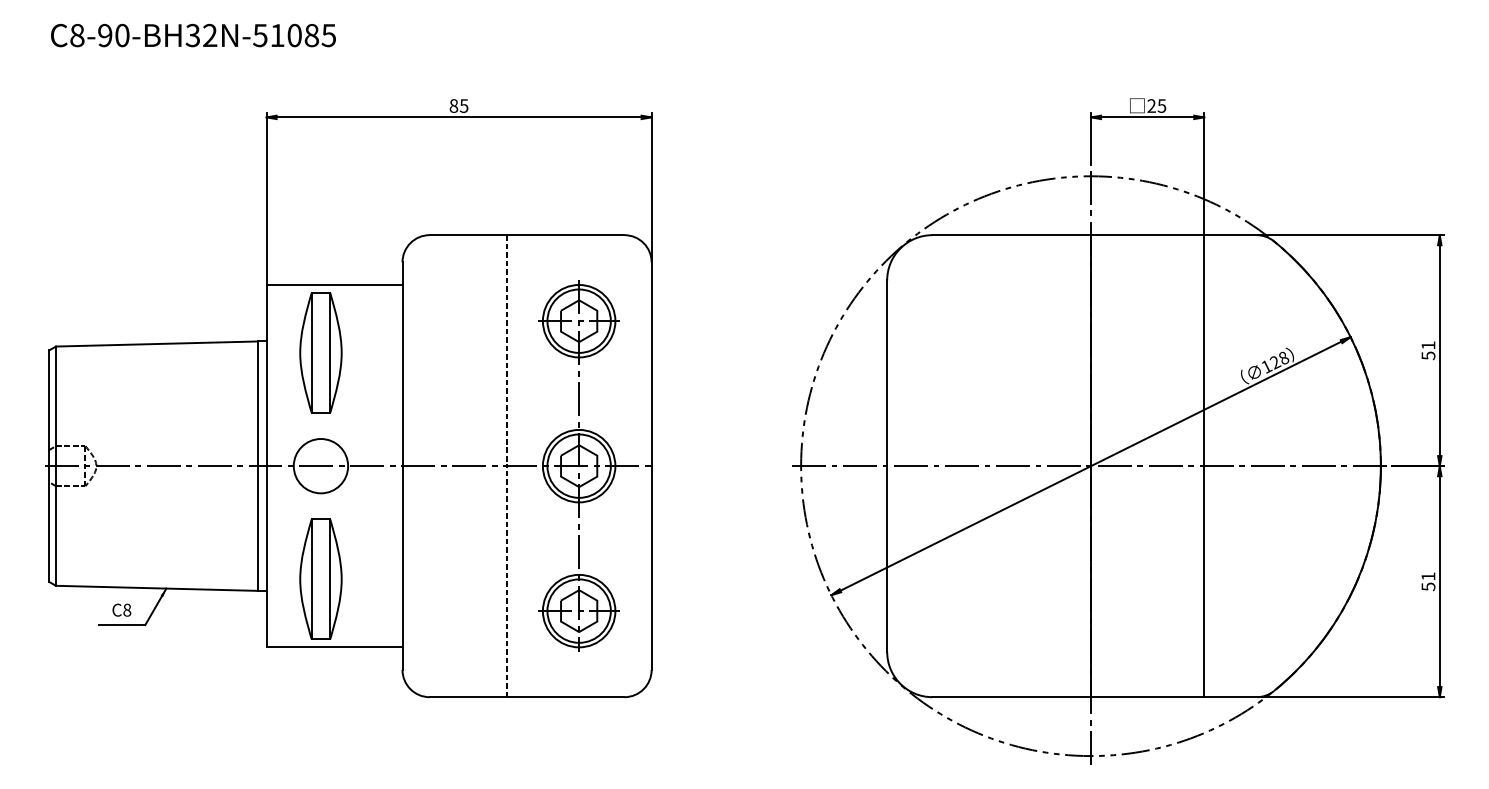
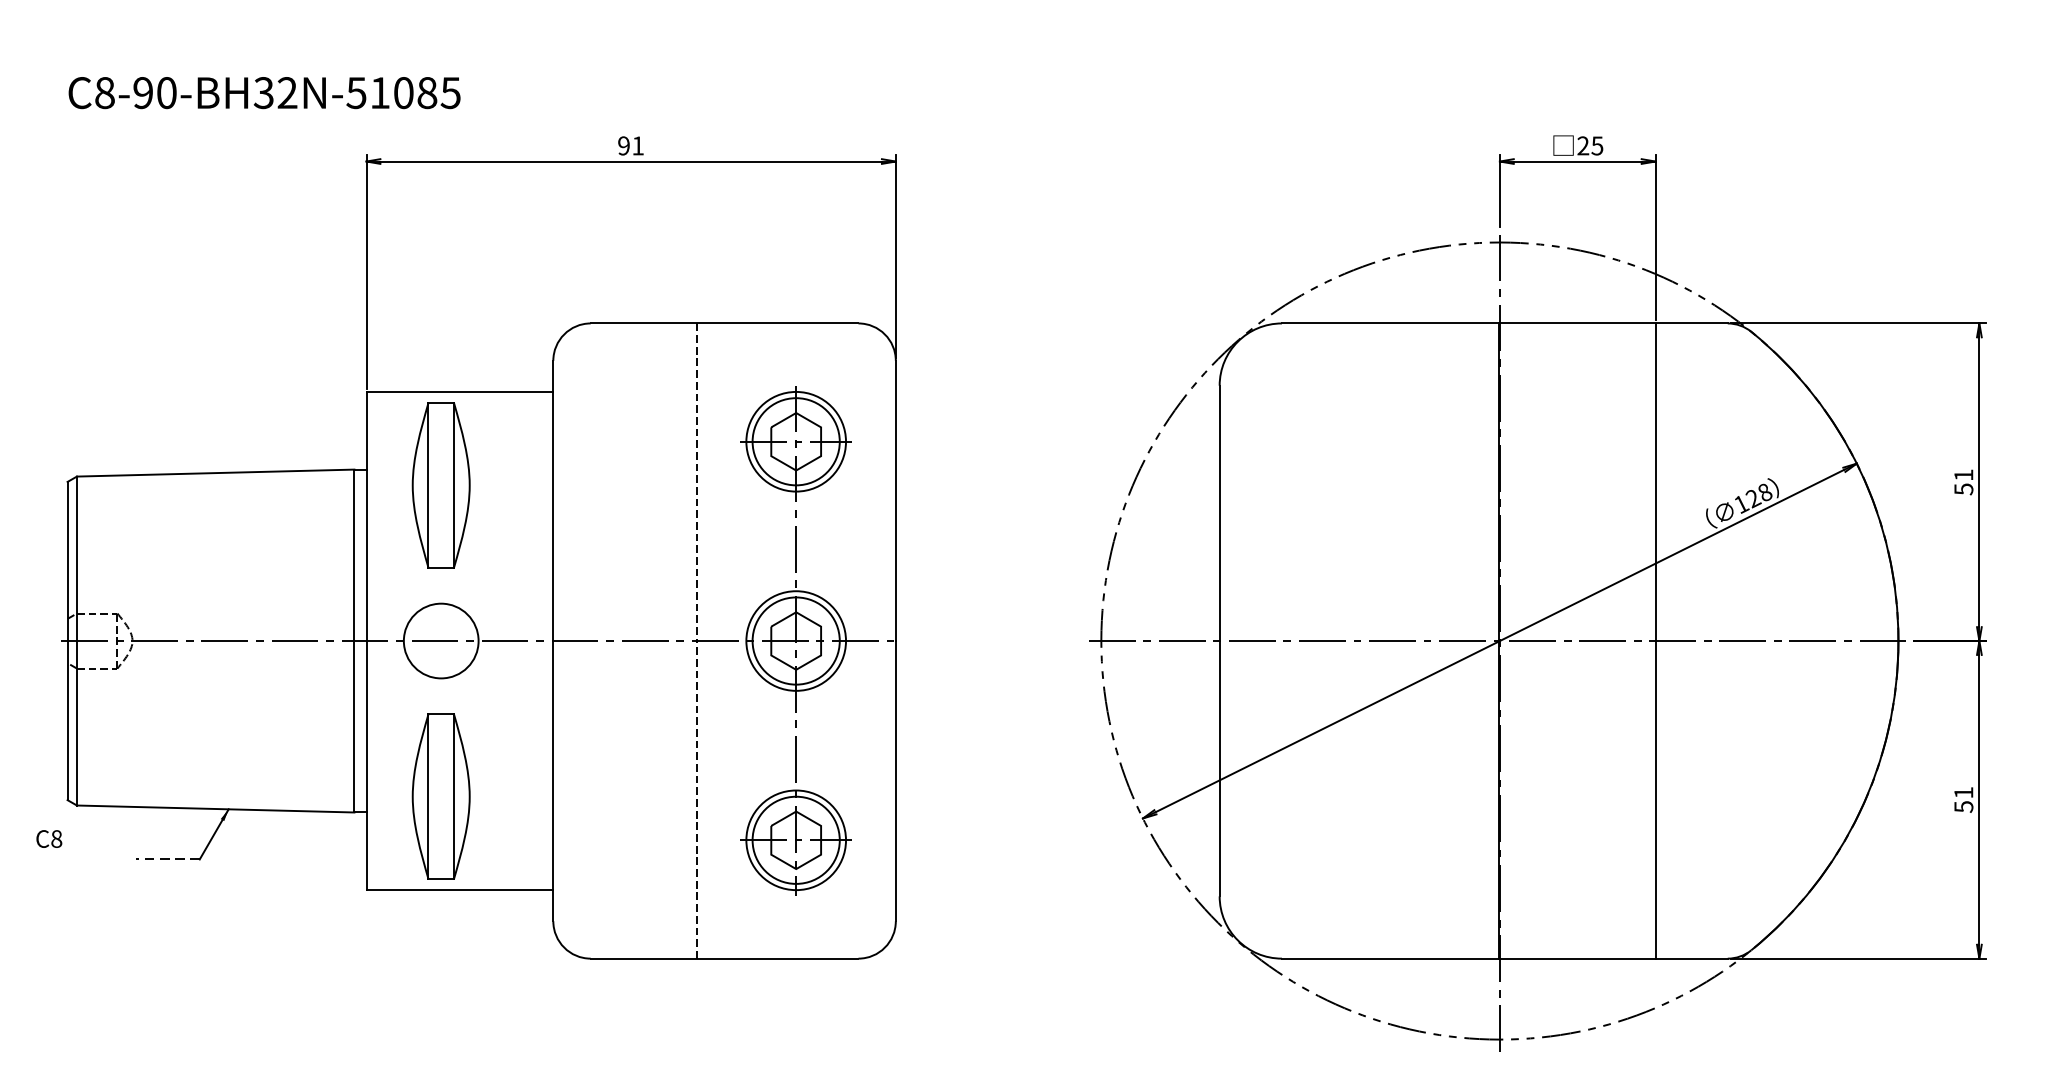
text: (193, 35) -> (264, 92), moved
text: (458, 105) -> (630, 145), 85 -> 91
text: (121, 609) -> (48, 838), moved
line: (121, 625) -> (166, 860), solid -> dashed

